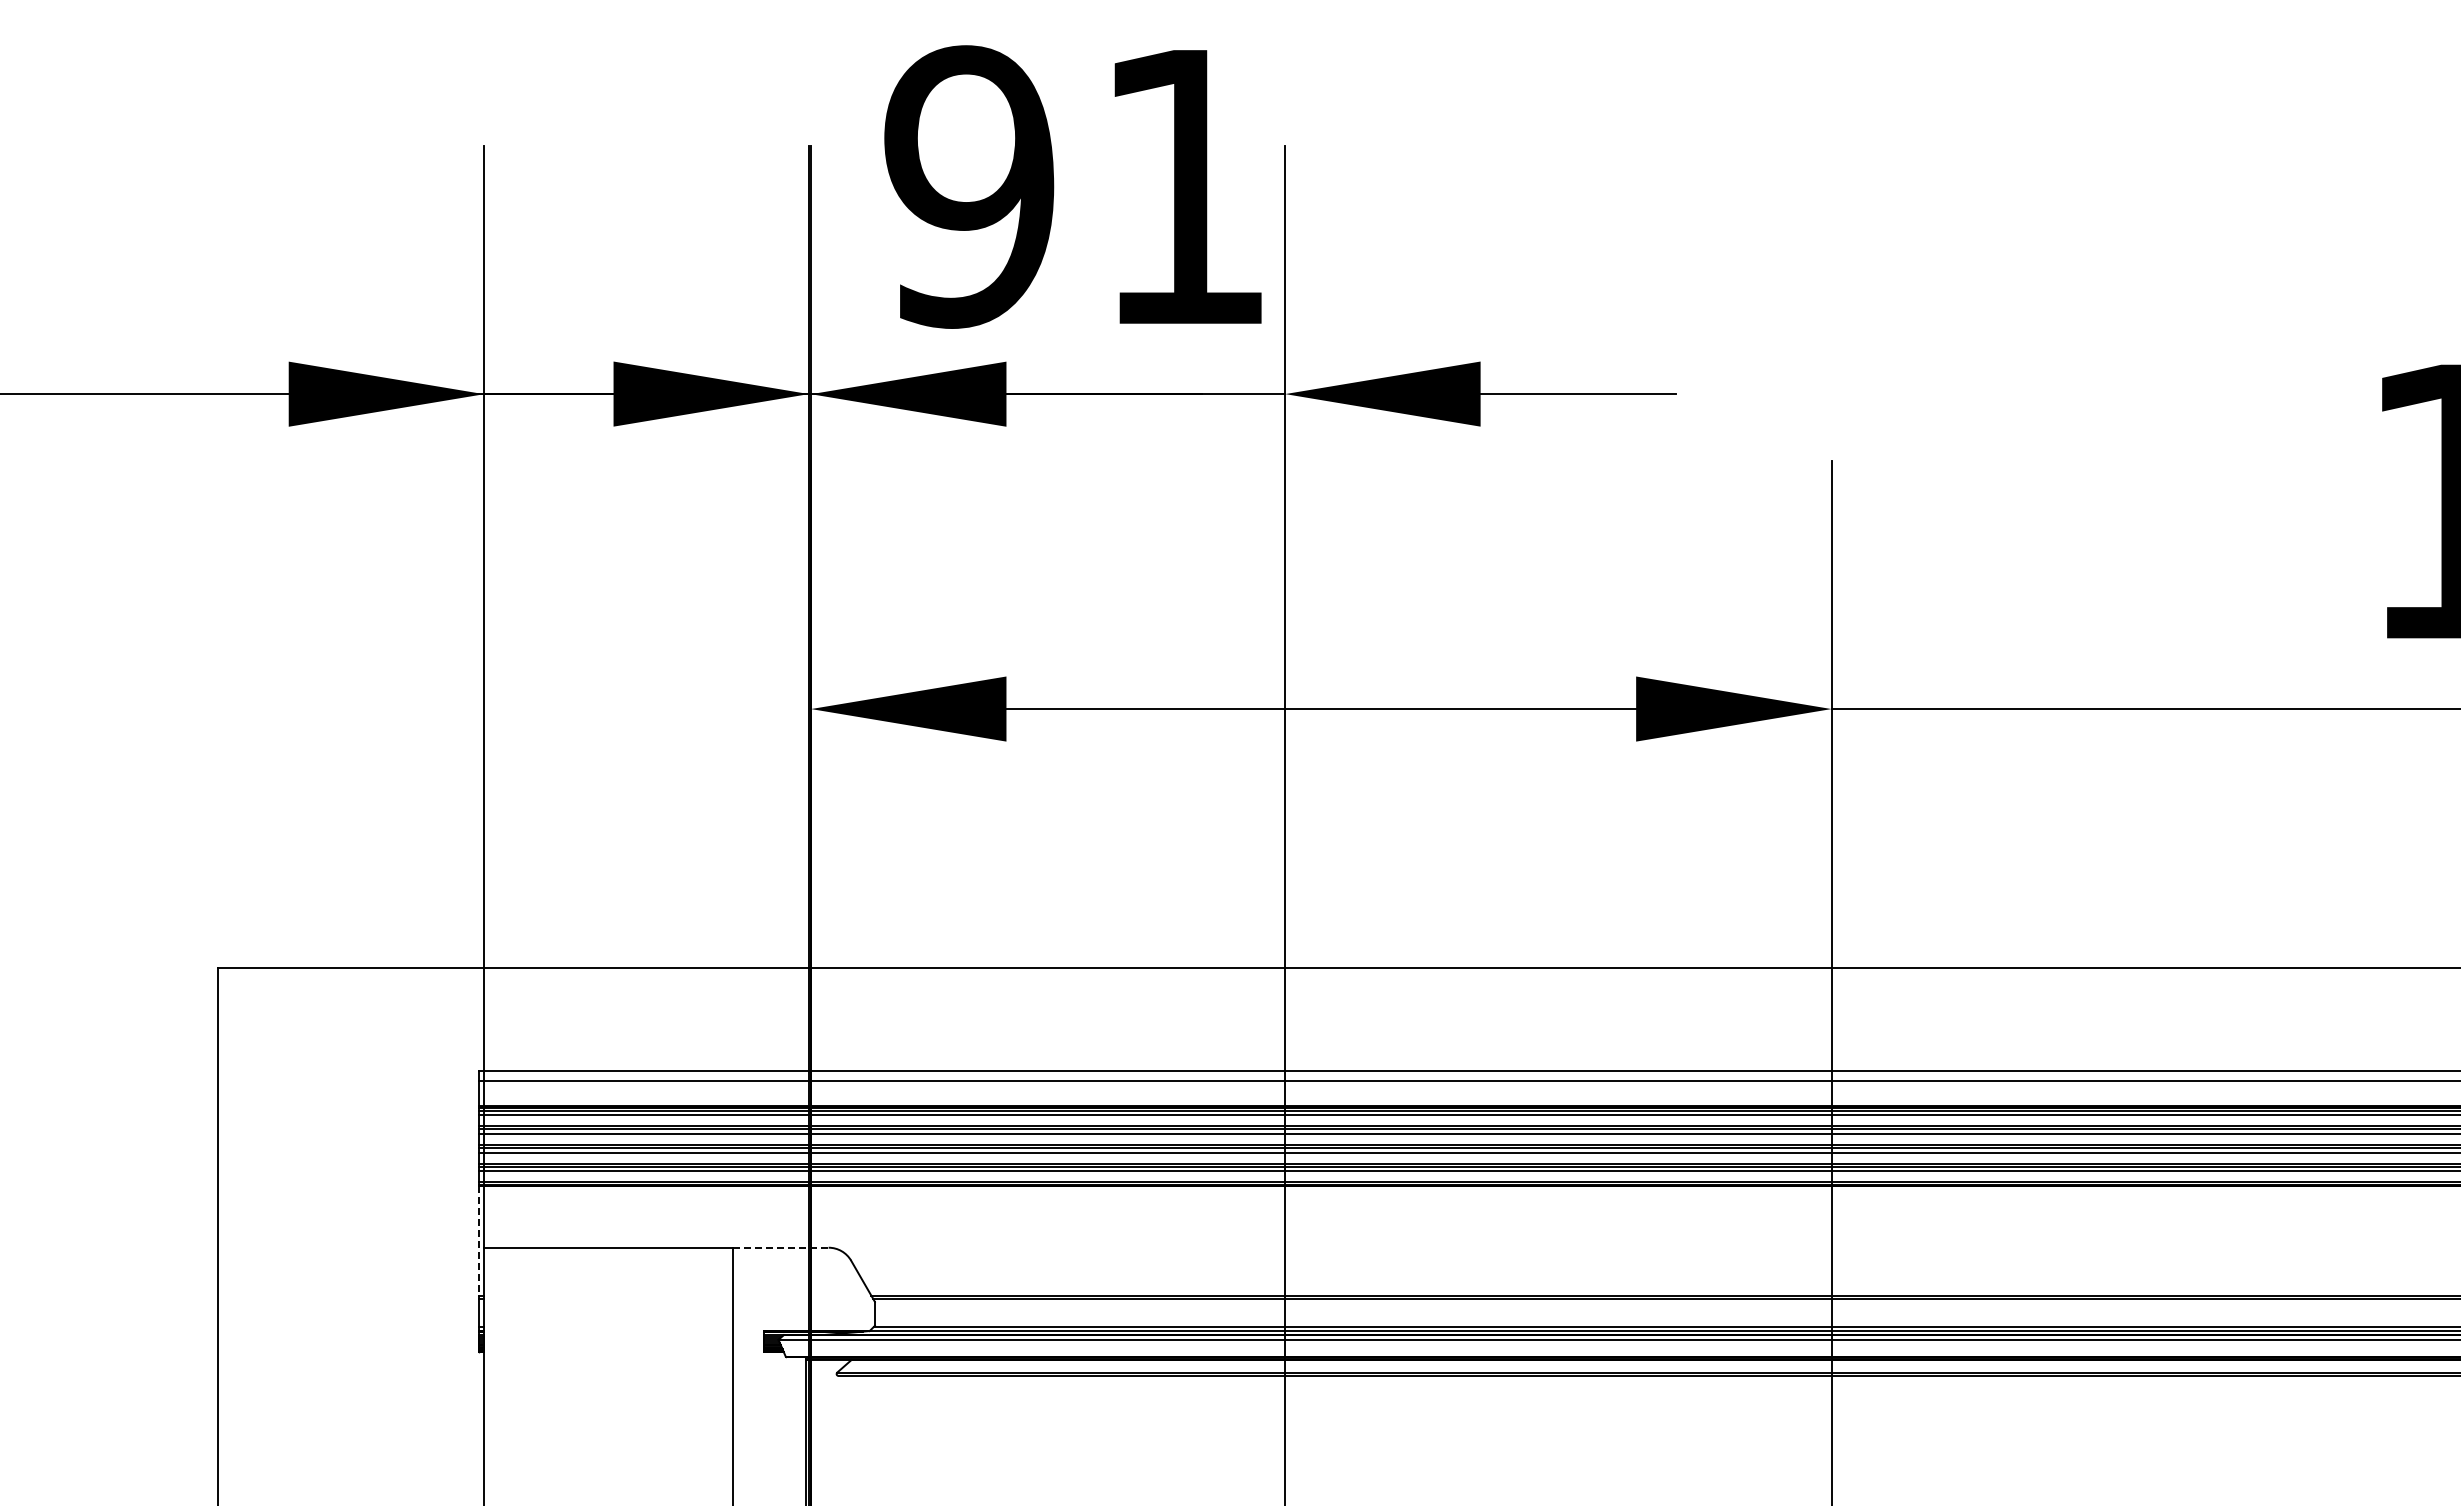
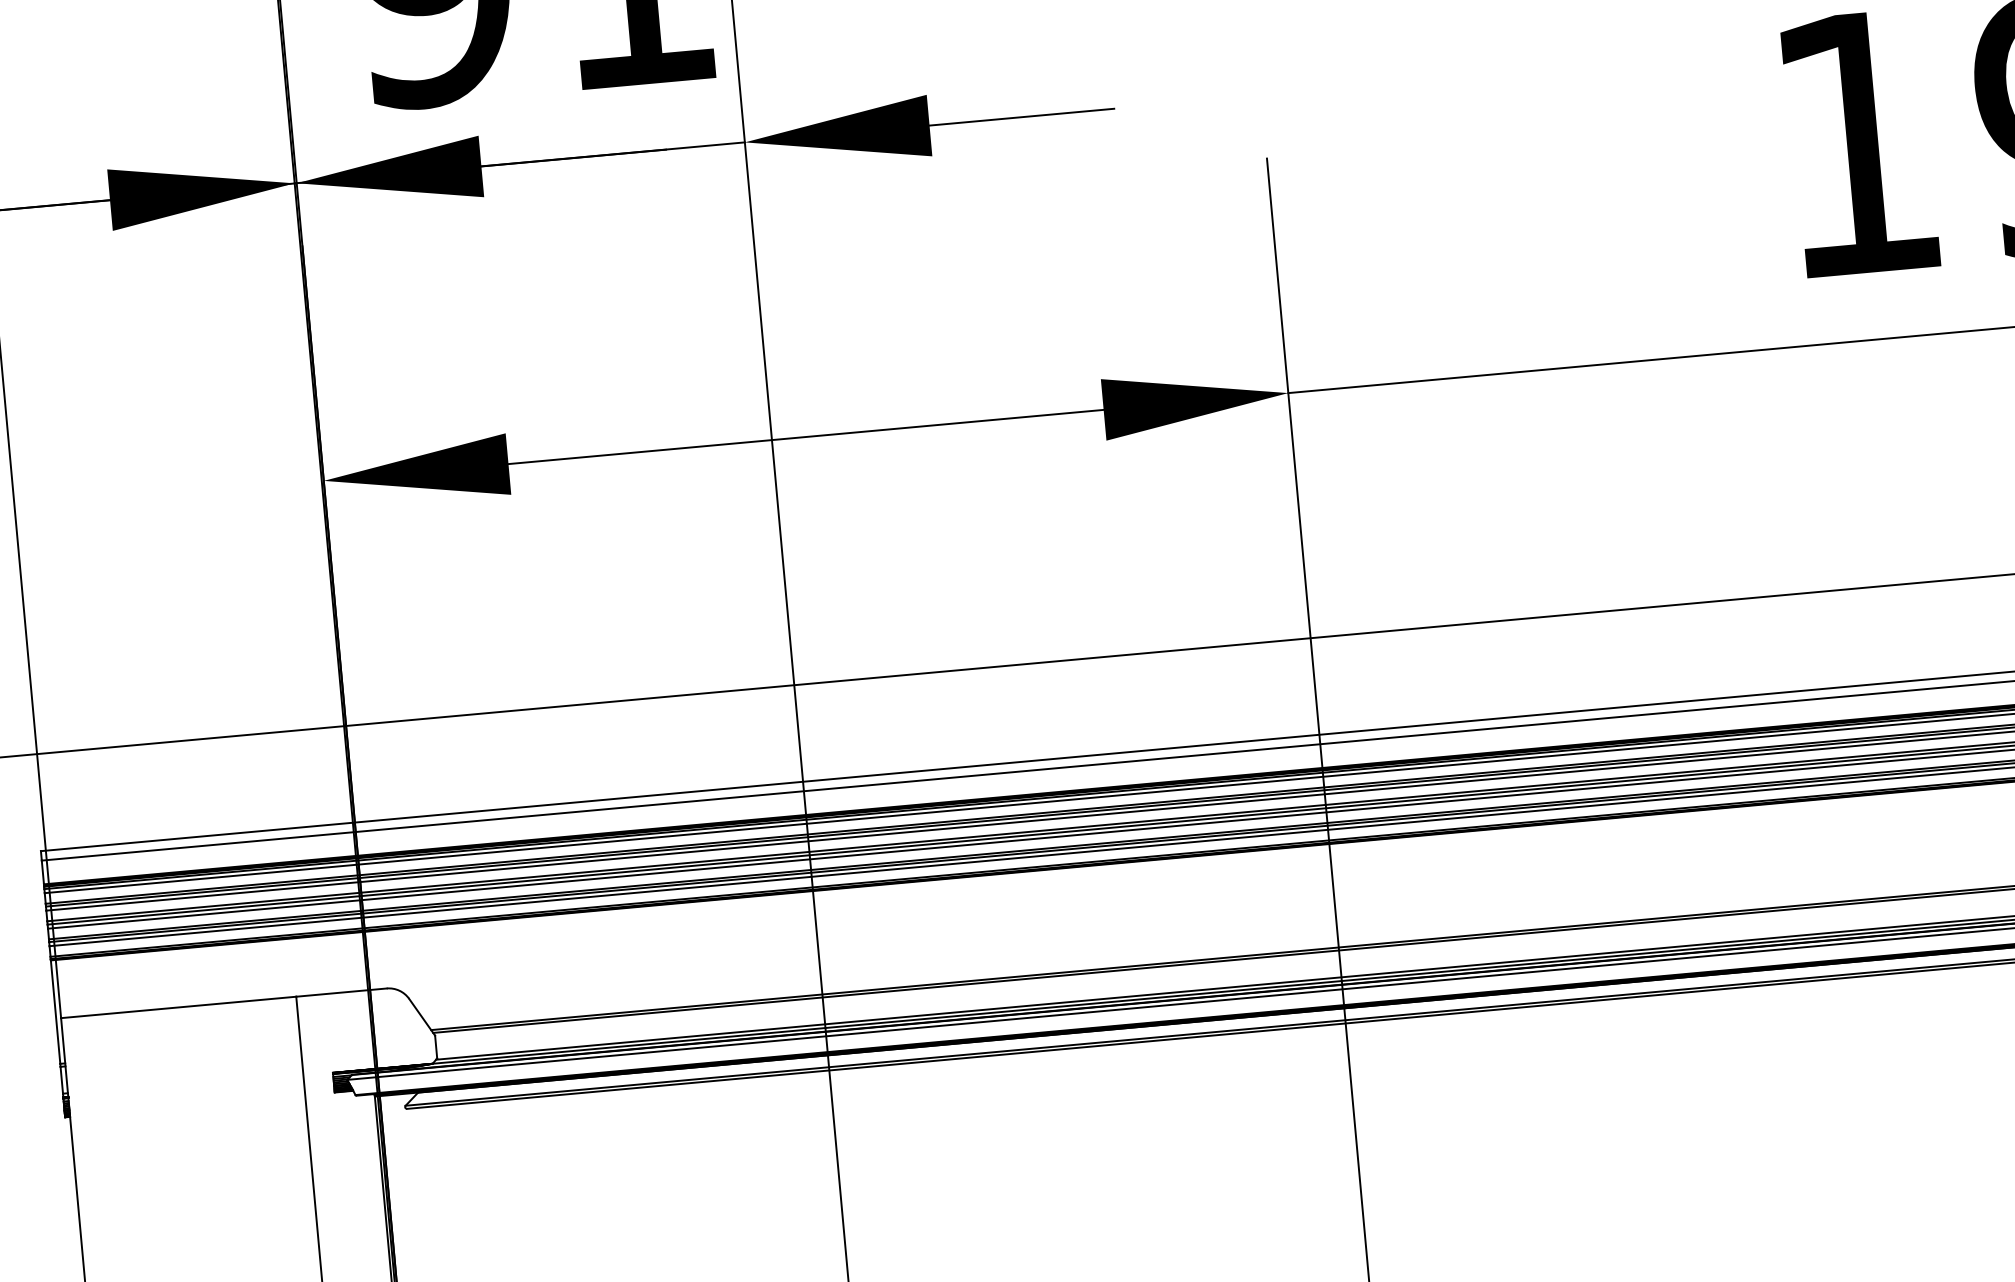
line: (478, 1240) -> (55, 1011), dashed -> solid
line: (780, 1247) -> (341, 992), dashed -> solid

